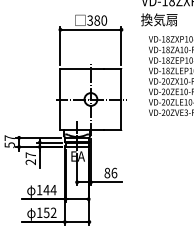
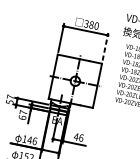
line: (121, 45) -> (105, 46), solid -> dashed
text: (30, 162) -> (22, 117), 27 -> 67
text: (107, 172) -> (76, 136), 86 -> 46
text: (53, 189) -> (34, 140), 144 -> 146

